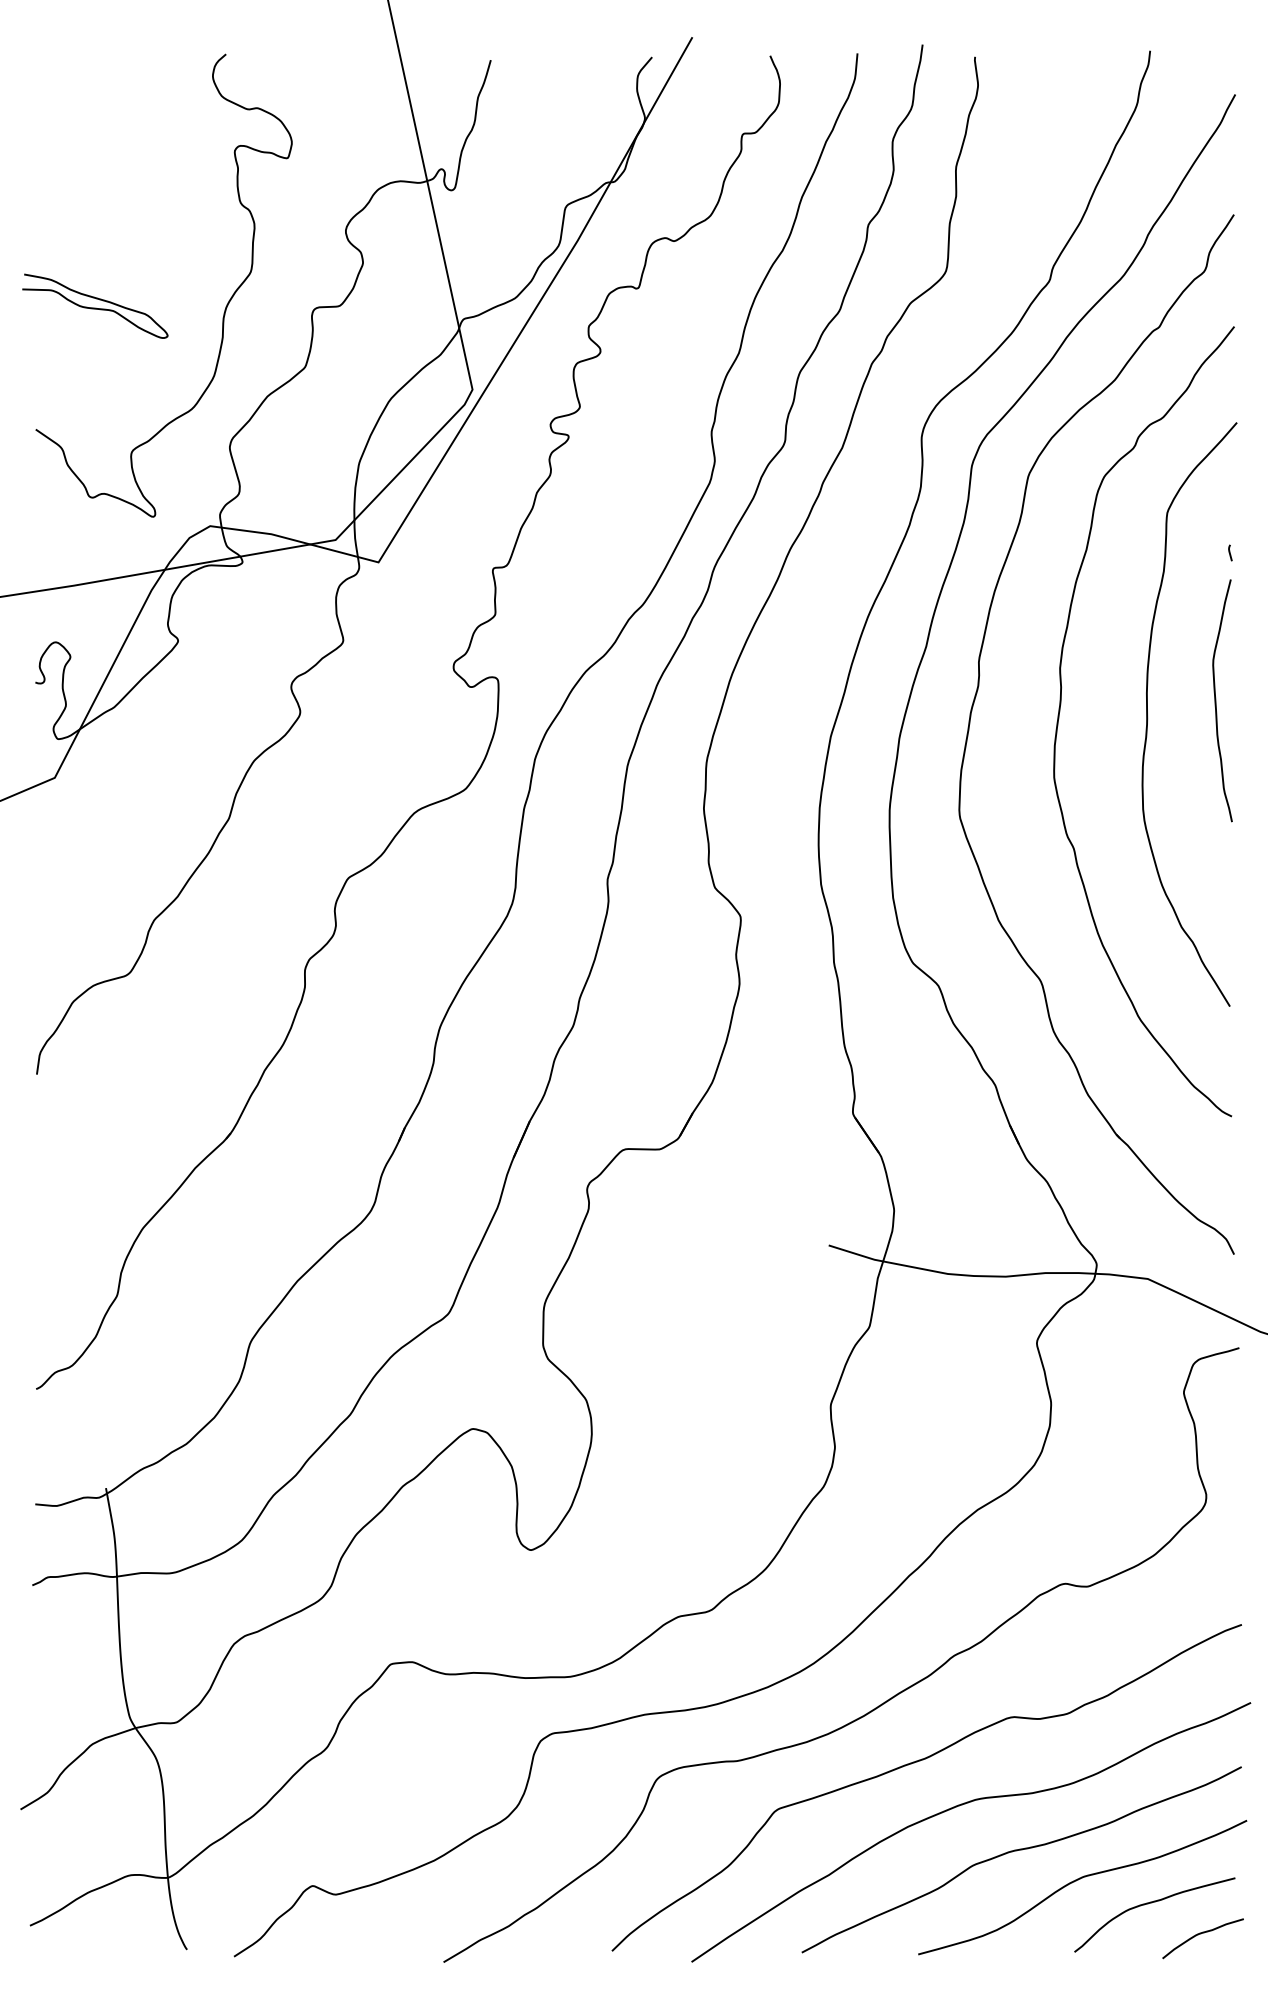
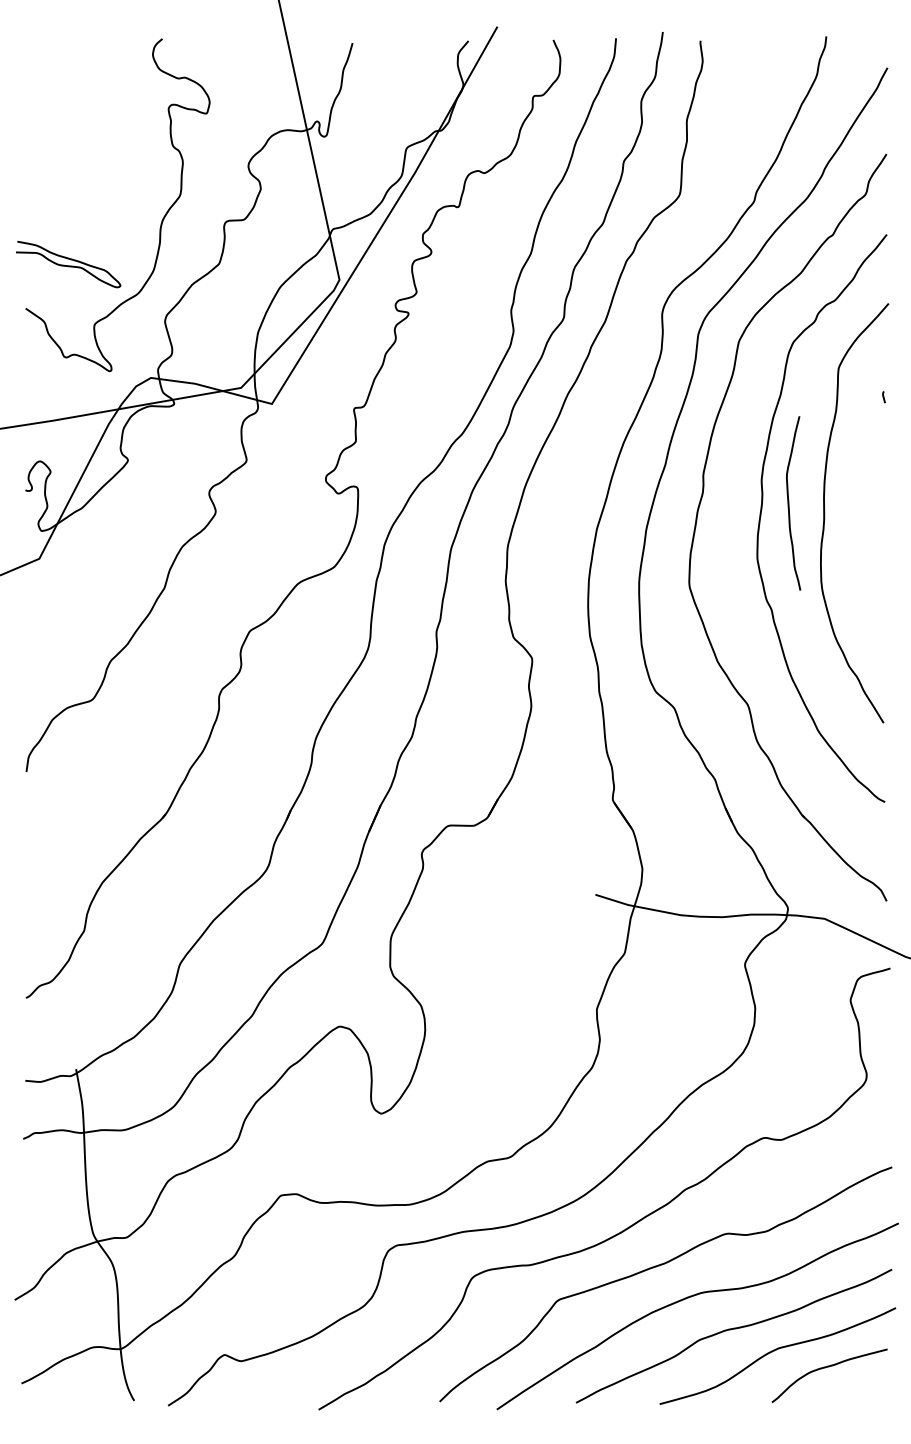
curve: (95, 307) -> (68, 265), moved
curve: (1216, 700) -> (789, 503), moved
curve: (1201, 1934) -> (863, 1389), removed

